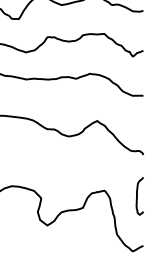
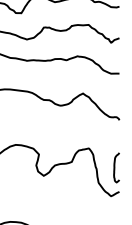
curve: (138, 195) -> (115, 167), moved

